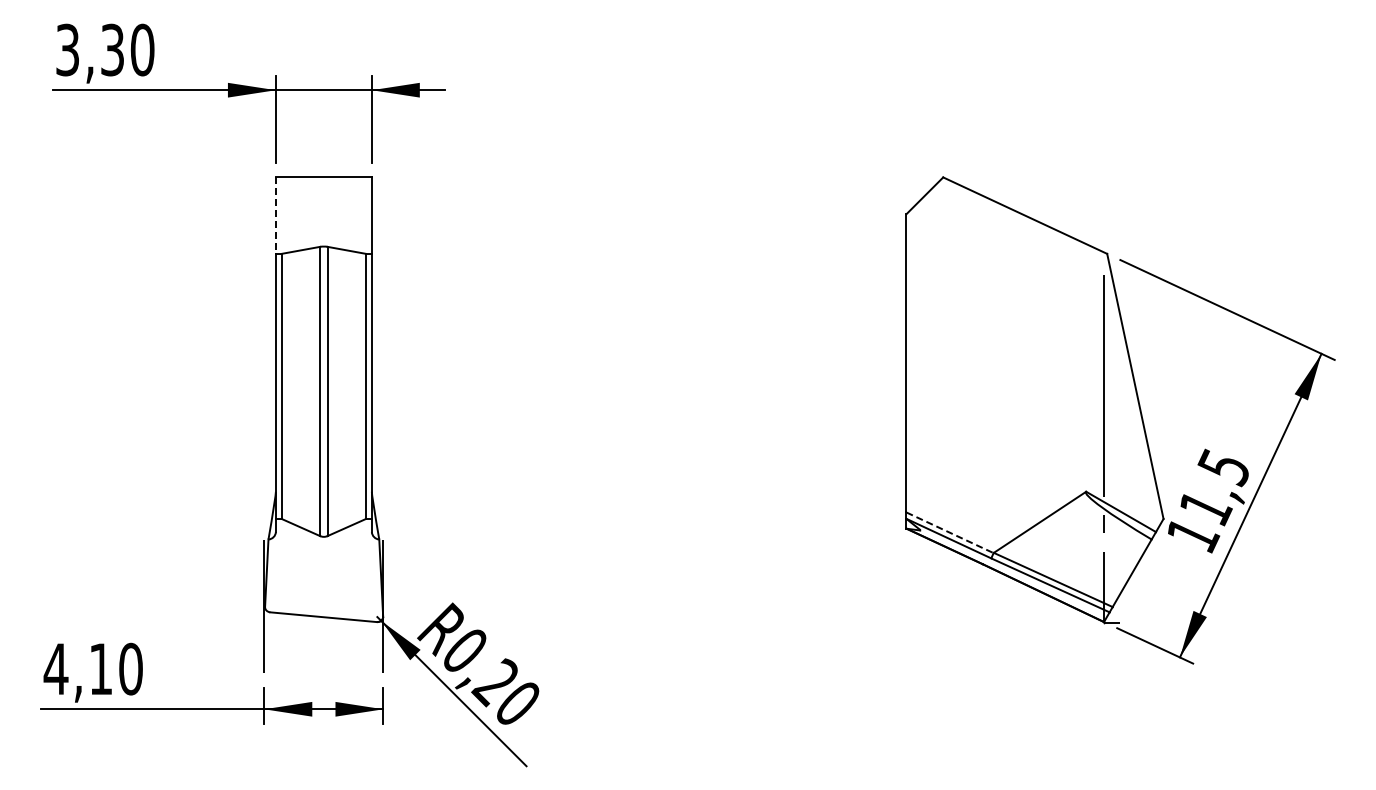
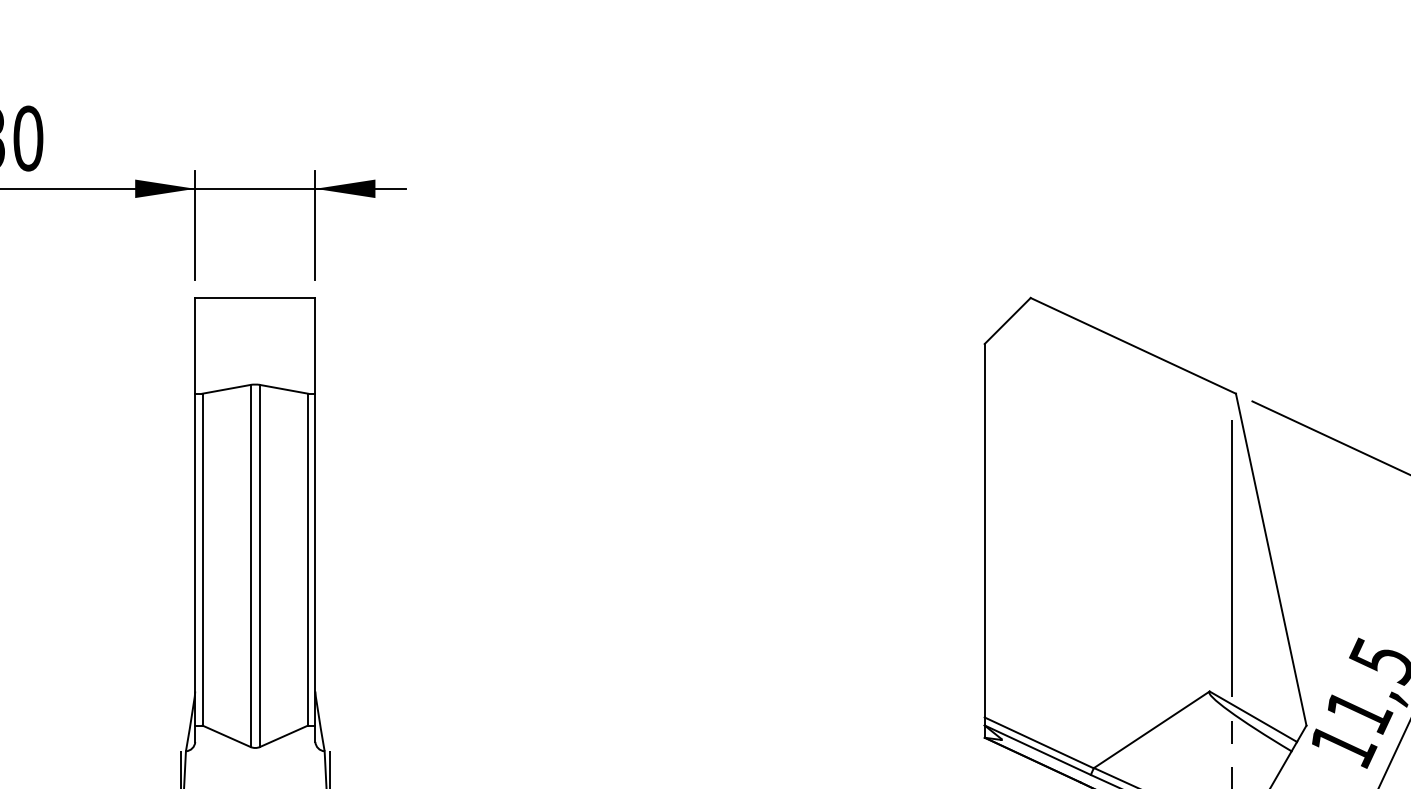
line: (275, 216) -> (194, 346), dashed -> solid
line: (950, 533) -> (1039, 743), dashed -> solid

